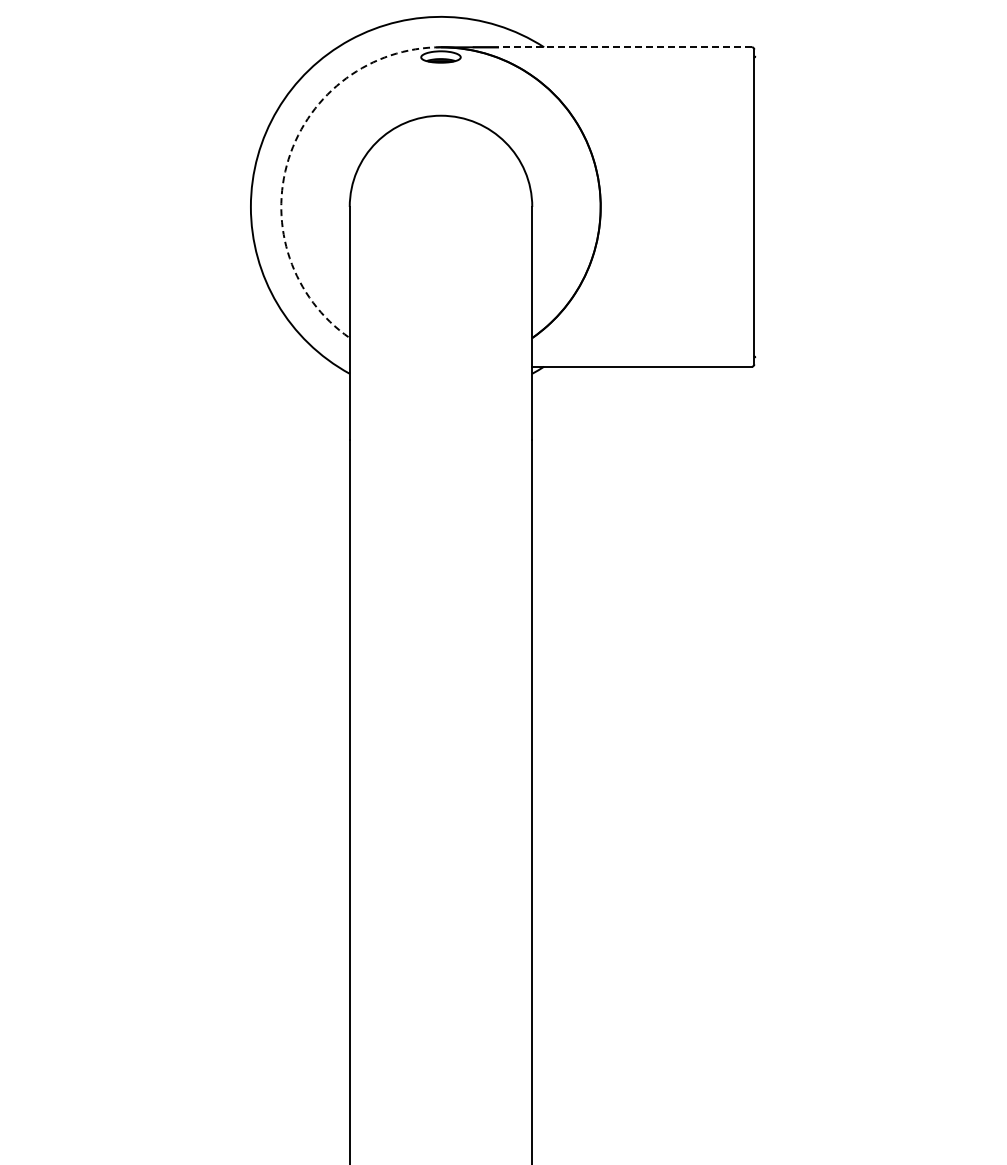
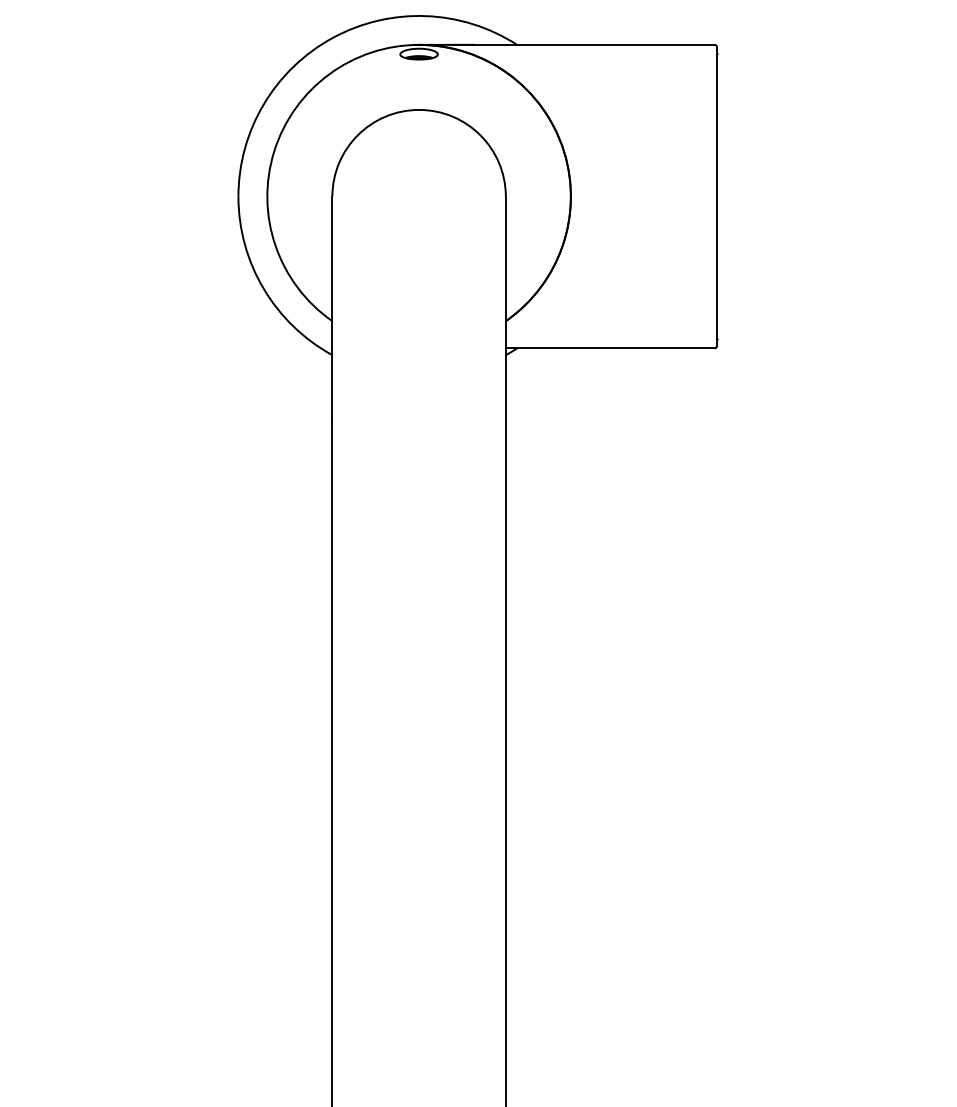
line: (625, 47) -> (594, 45), dashed -> solid
arc: (288, 159) -> (274, 151), dashed -> solid

